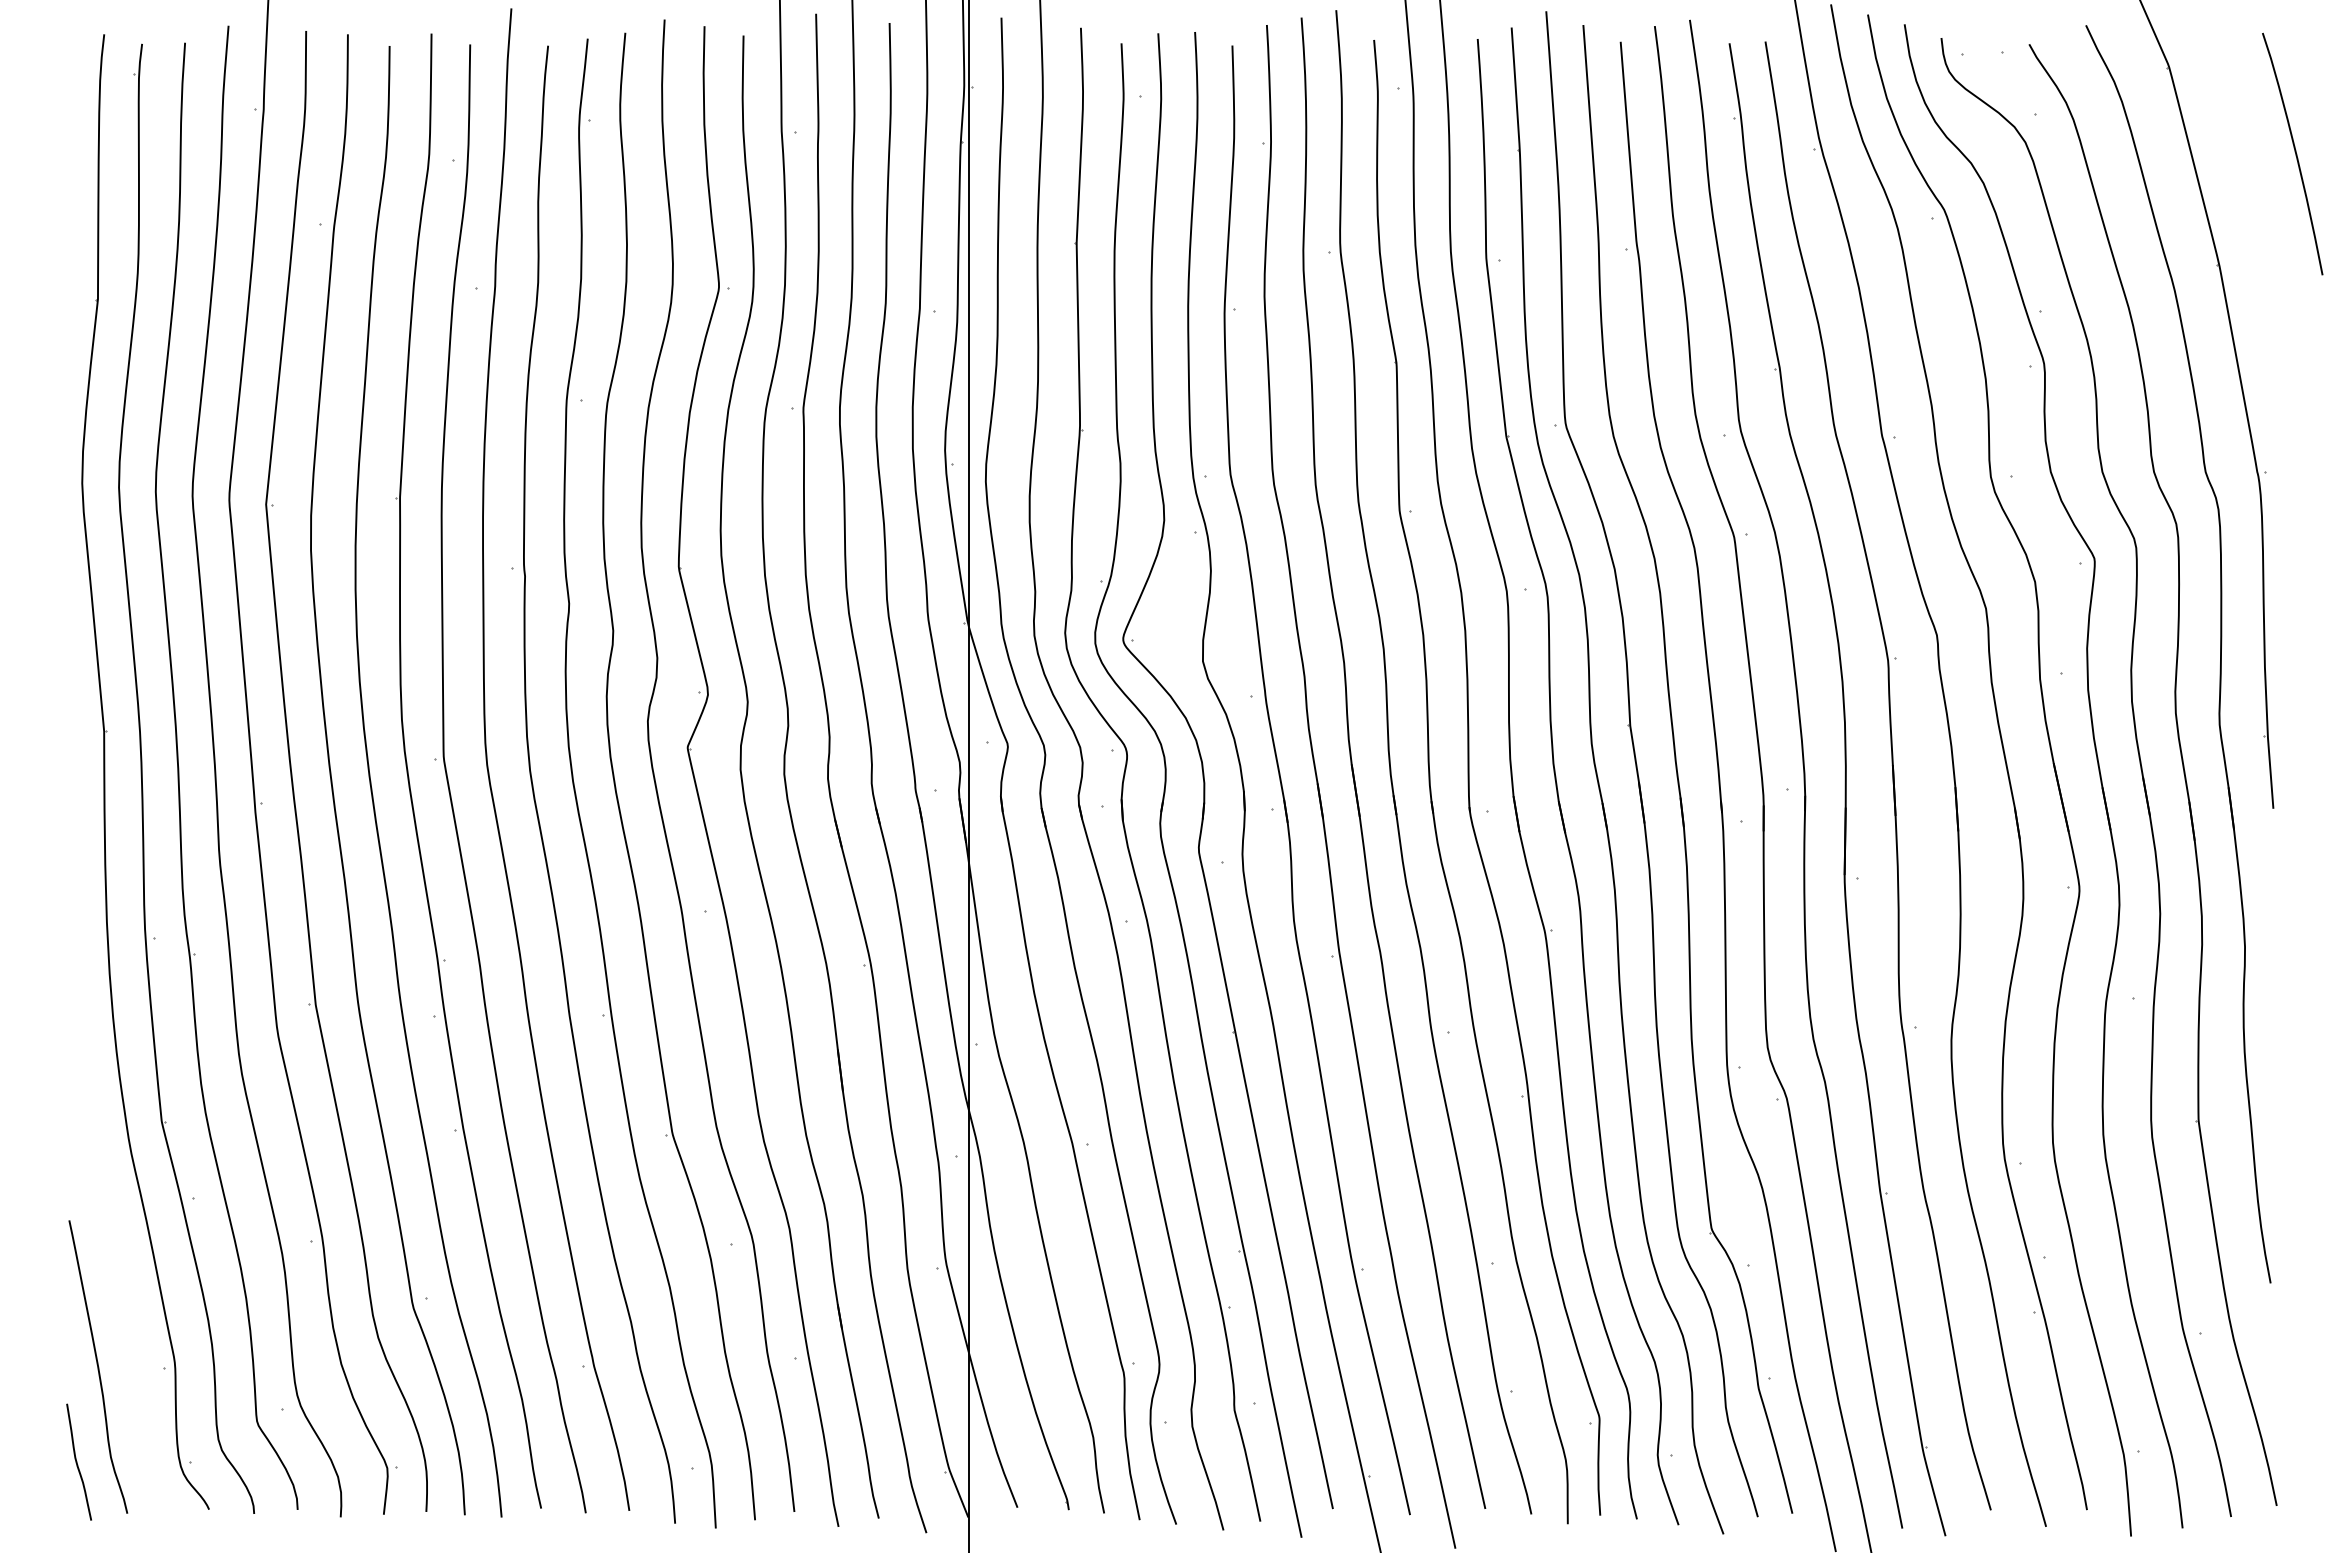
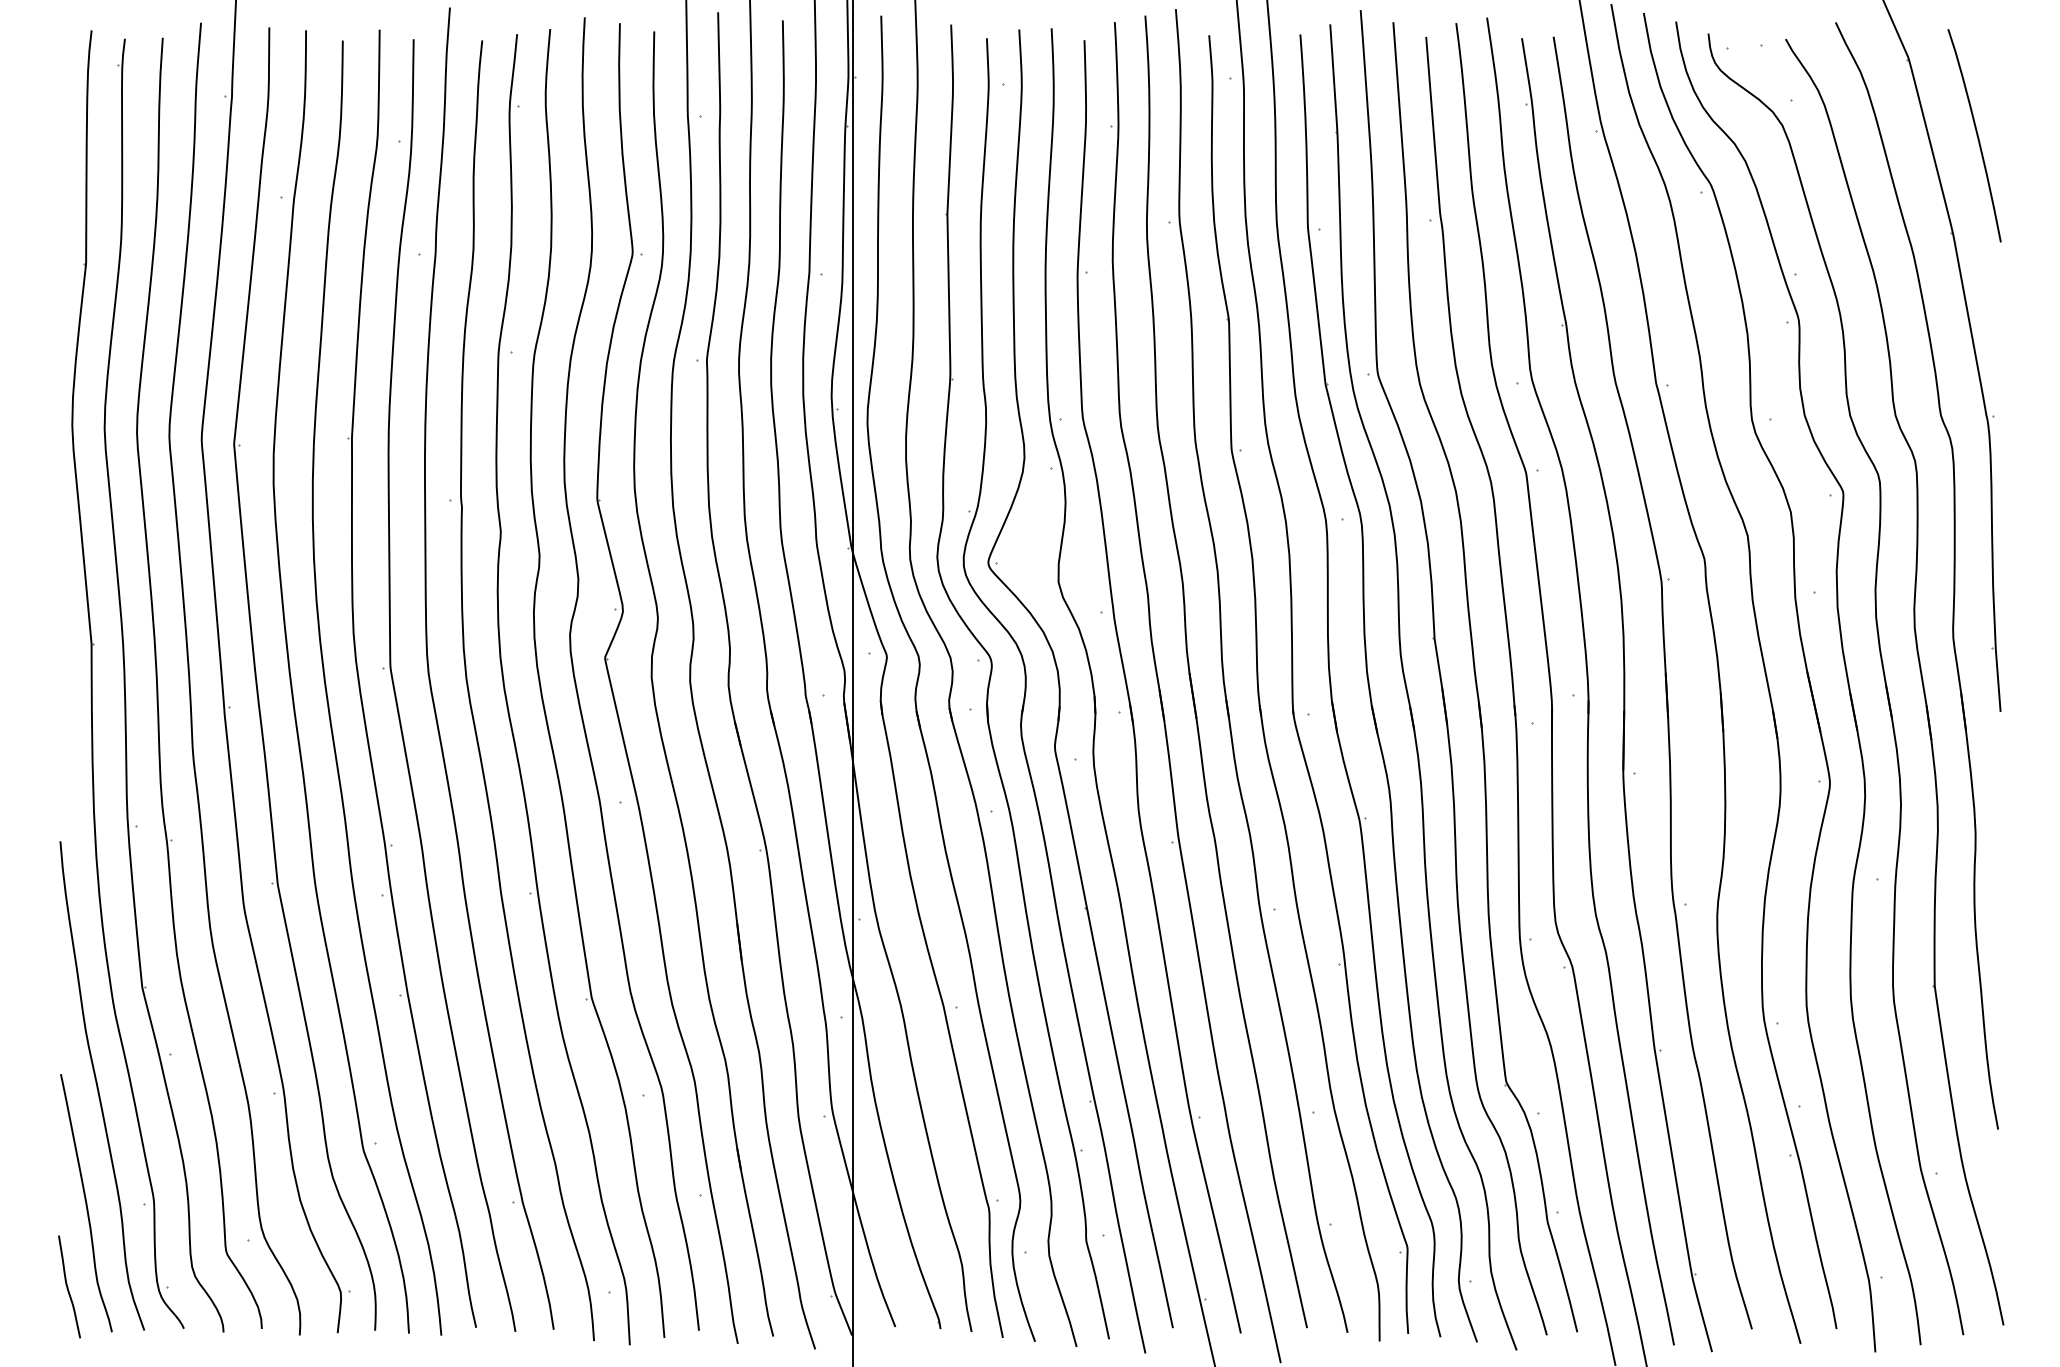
curve: (2294, 153) -> (1976, 135), moved
curve: (112, 1233) -> (98, 1085), added

